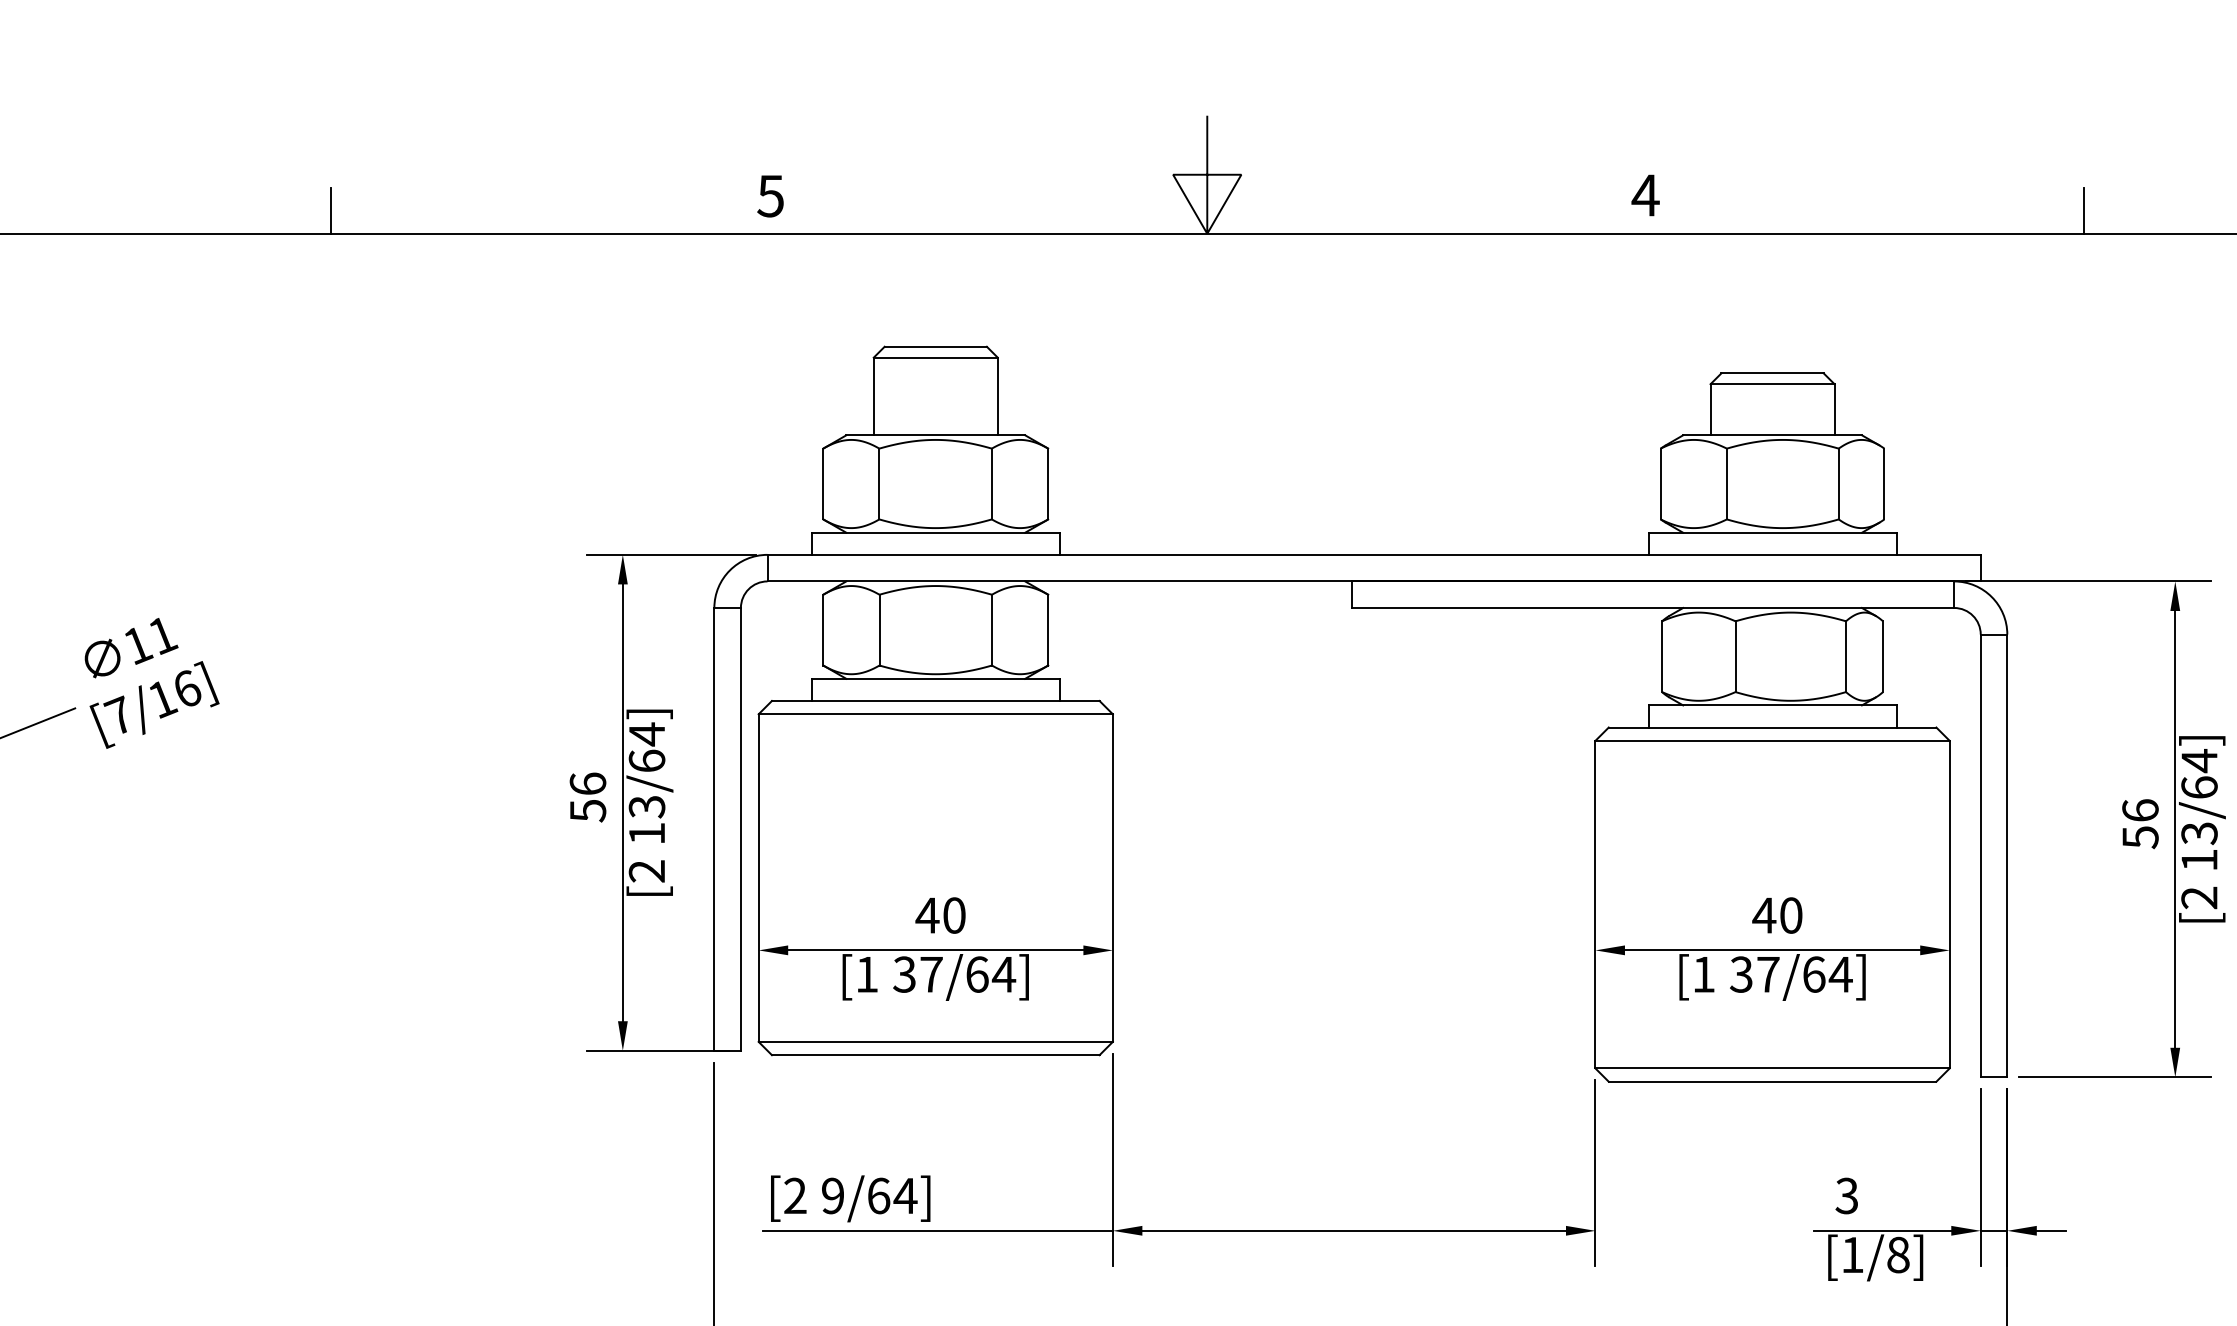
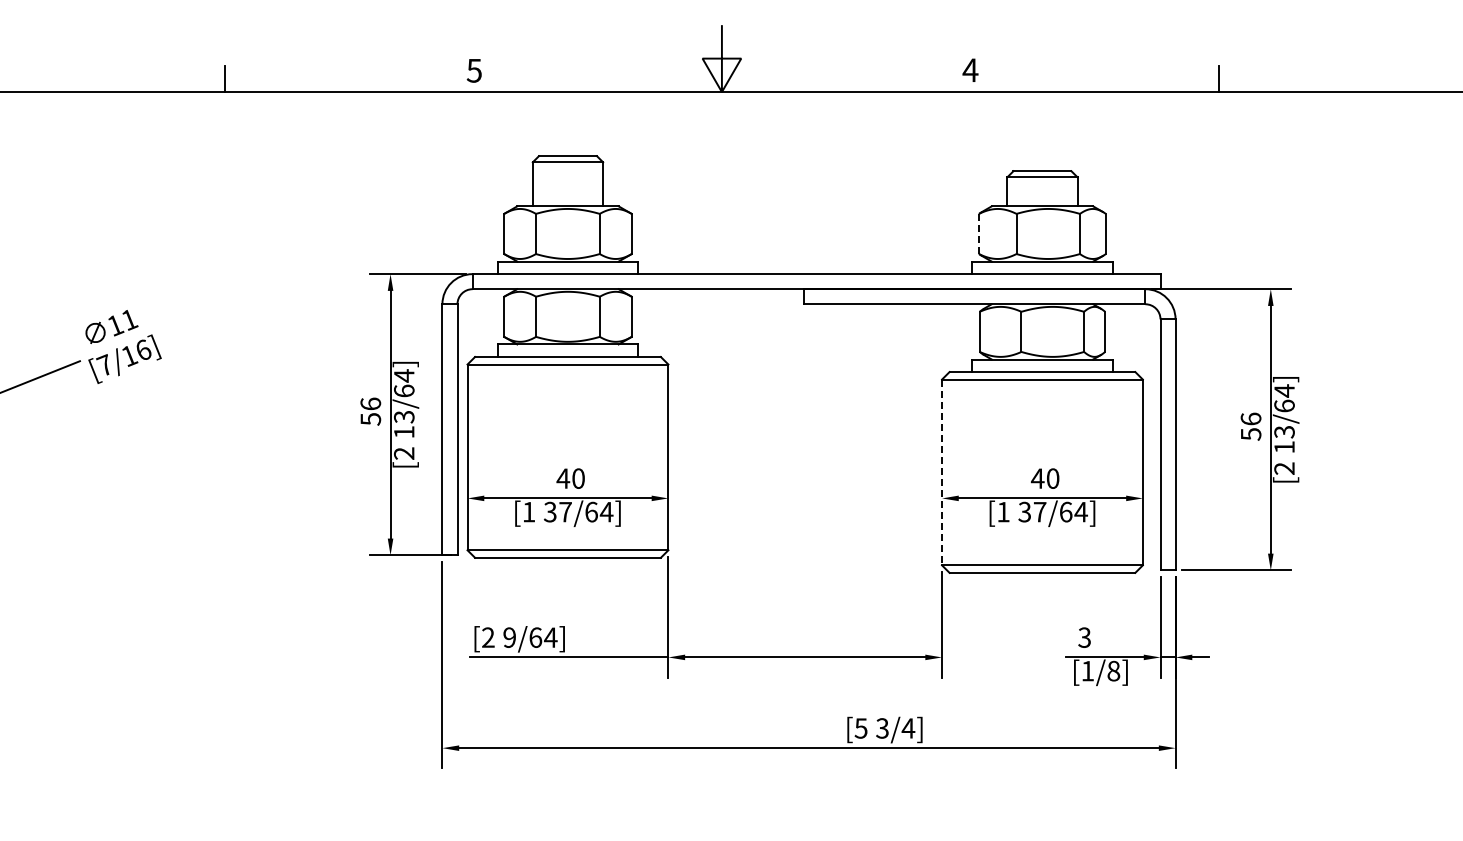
line: (1661, 484) -> (979, 234), solid -> dashed
line: (1596, 904) -> (942, 472), solid -> dashed

